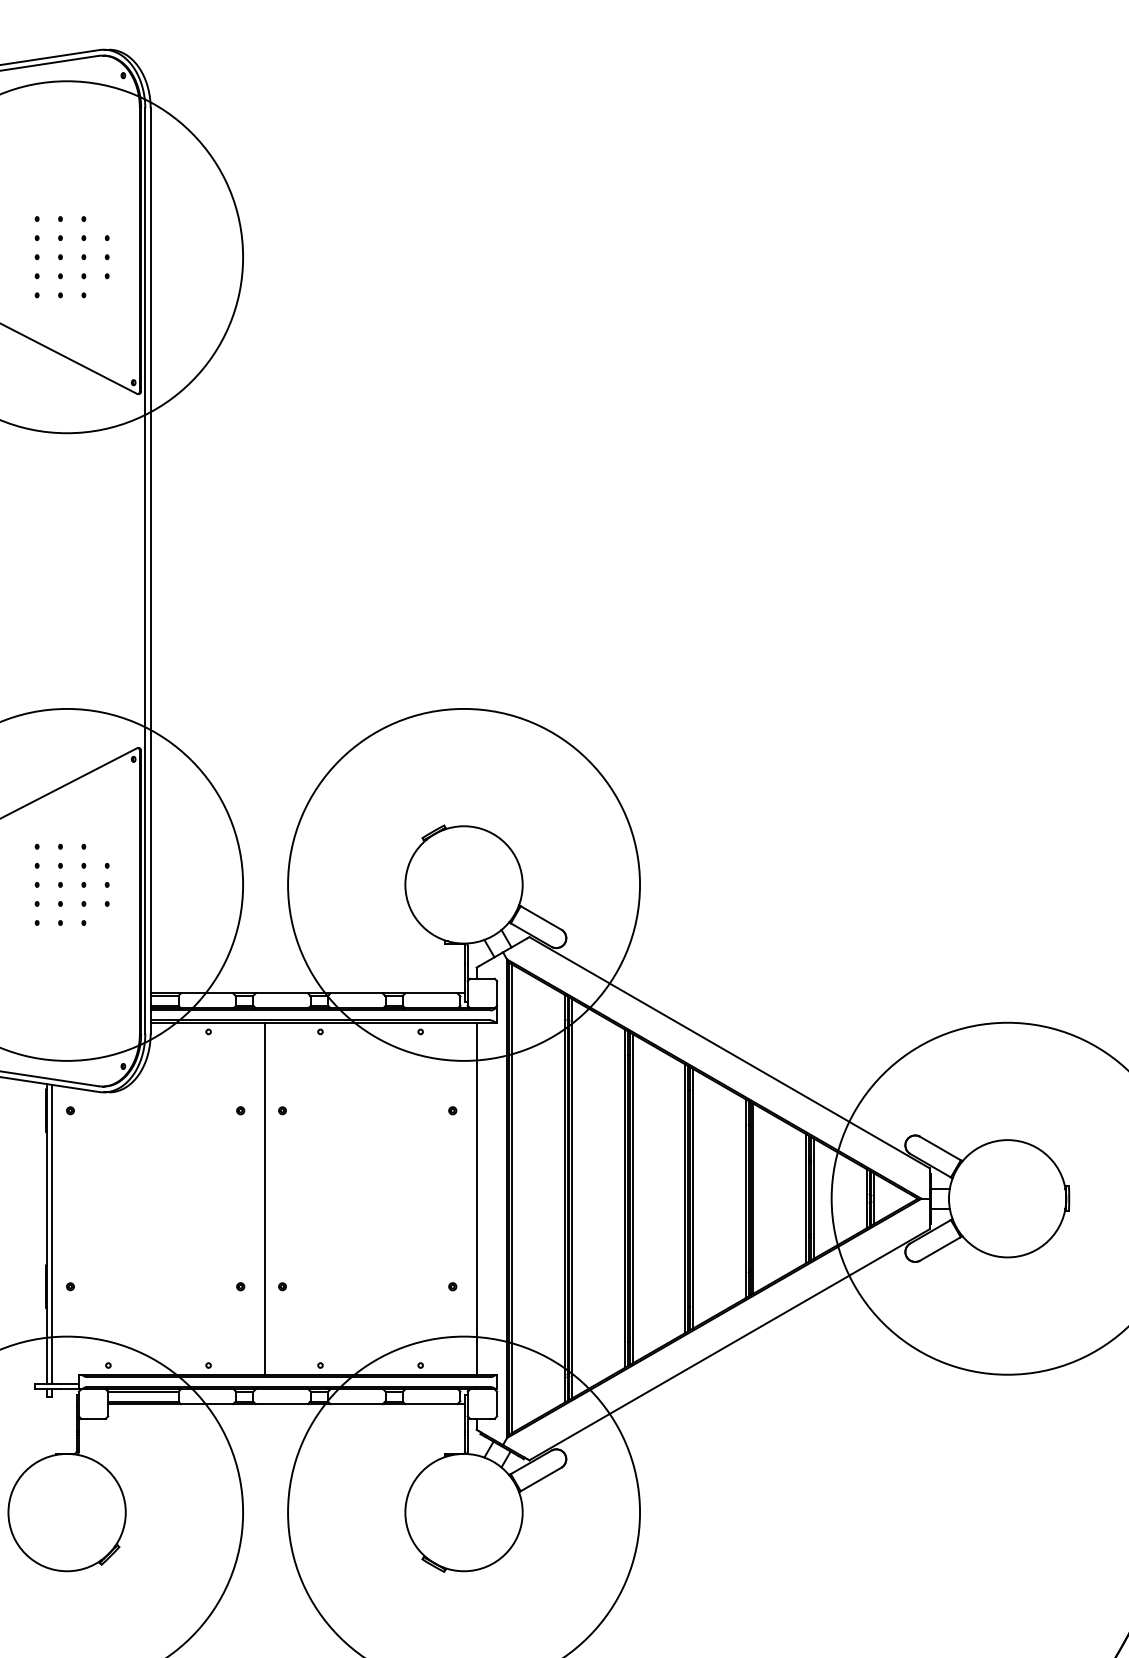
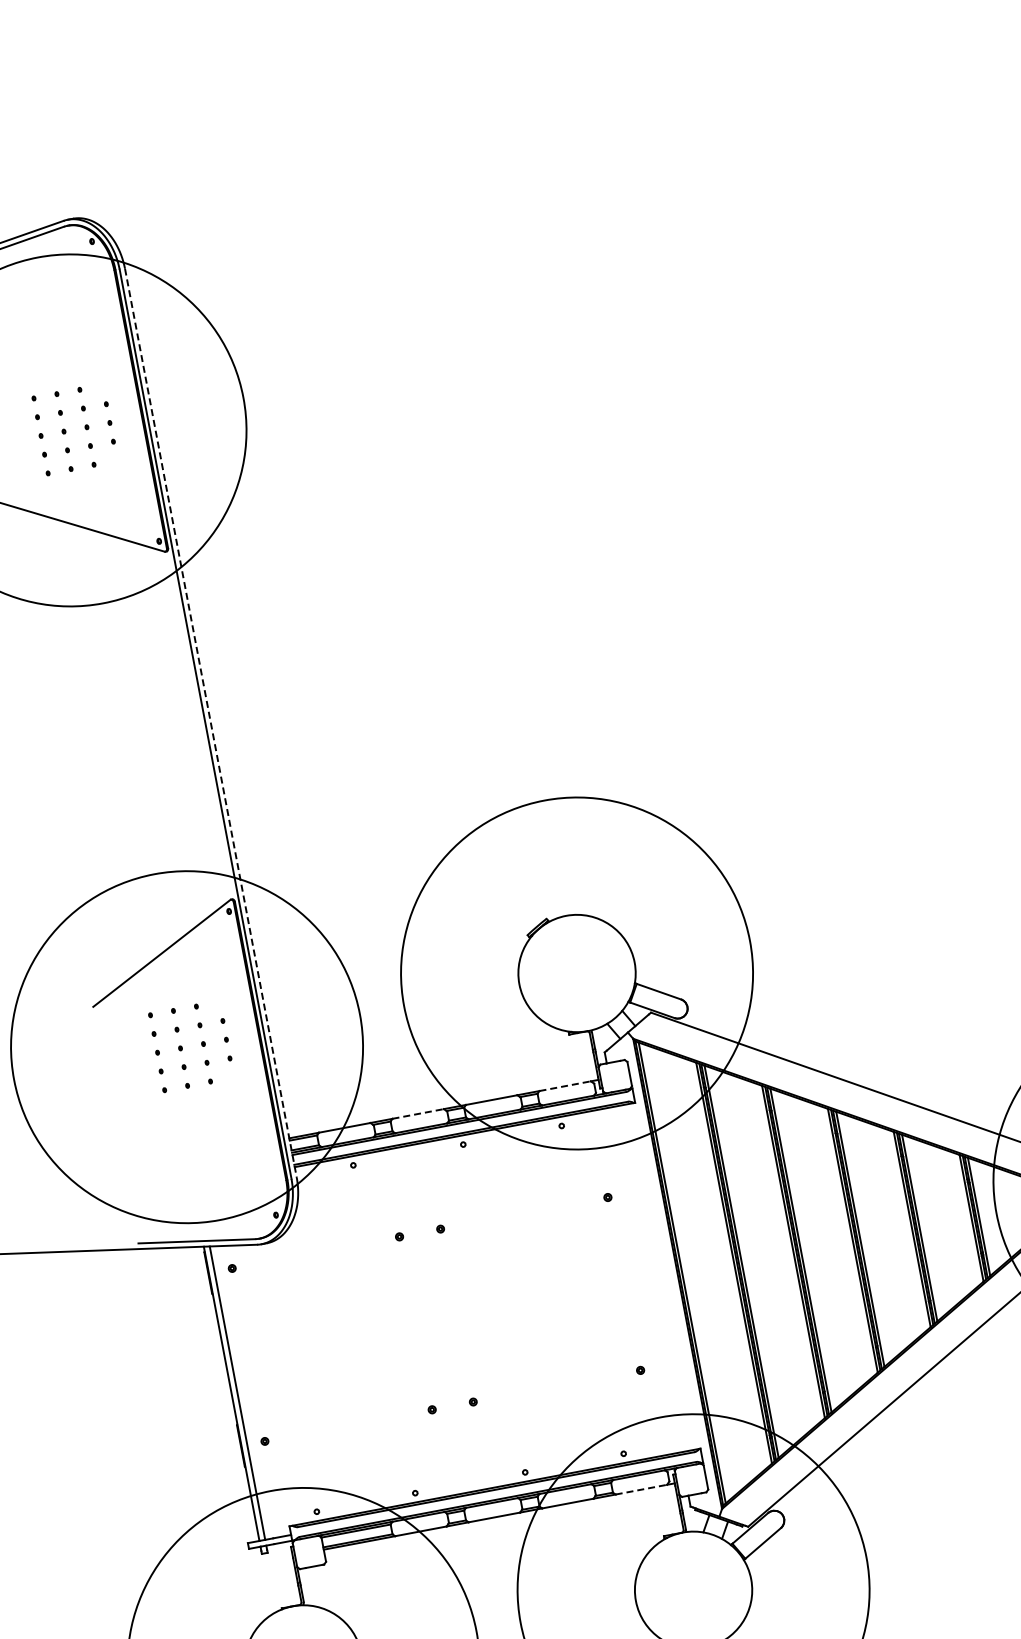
line: (150, 571) -> (210, 723), solid -> dashed
line: (282, 993) -> (418, 1113), solid -> dashed
line: (431, 993) -> (565, 1086), solid -> dashed
line: (264, 1198) -> (439, 1318), removed
line: (476, 1198) -> (647, 1279), removed
line: (431, 1404) -> (641, 1490), solid -> dashed

